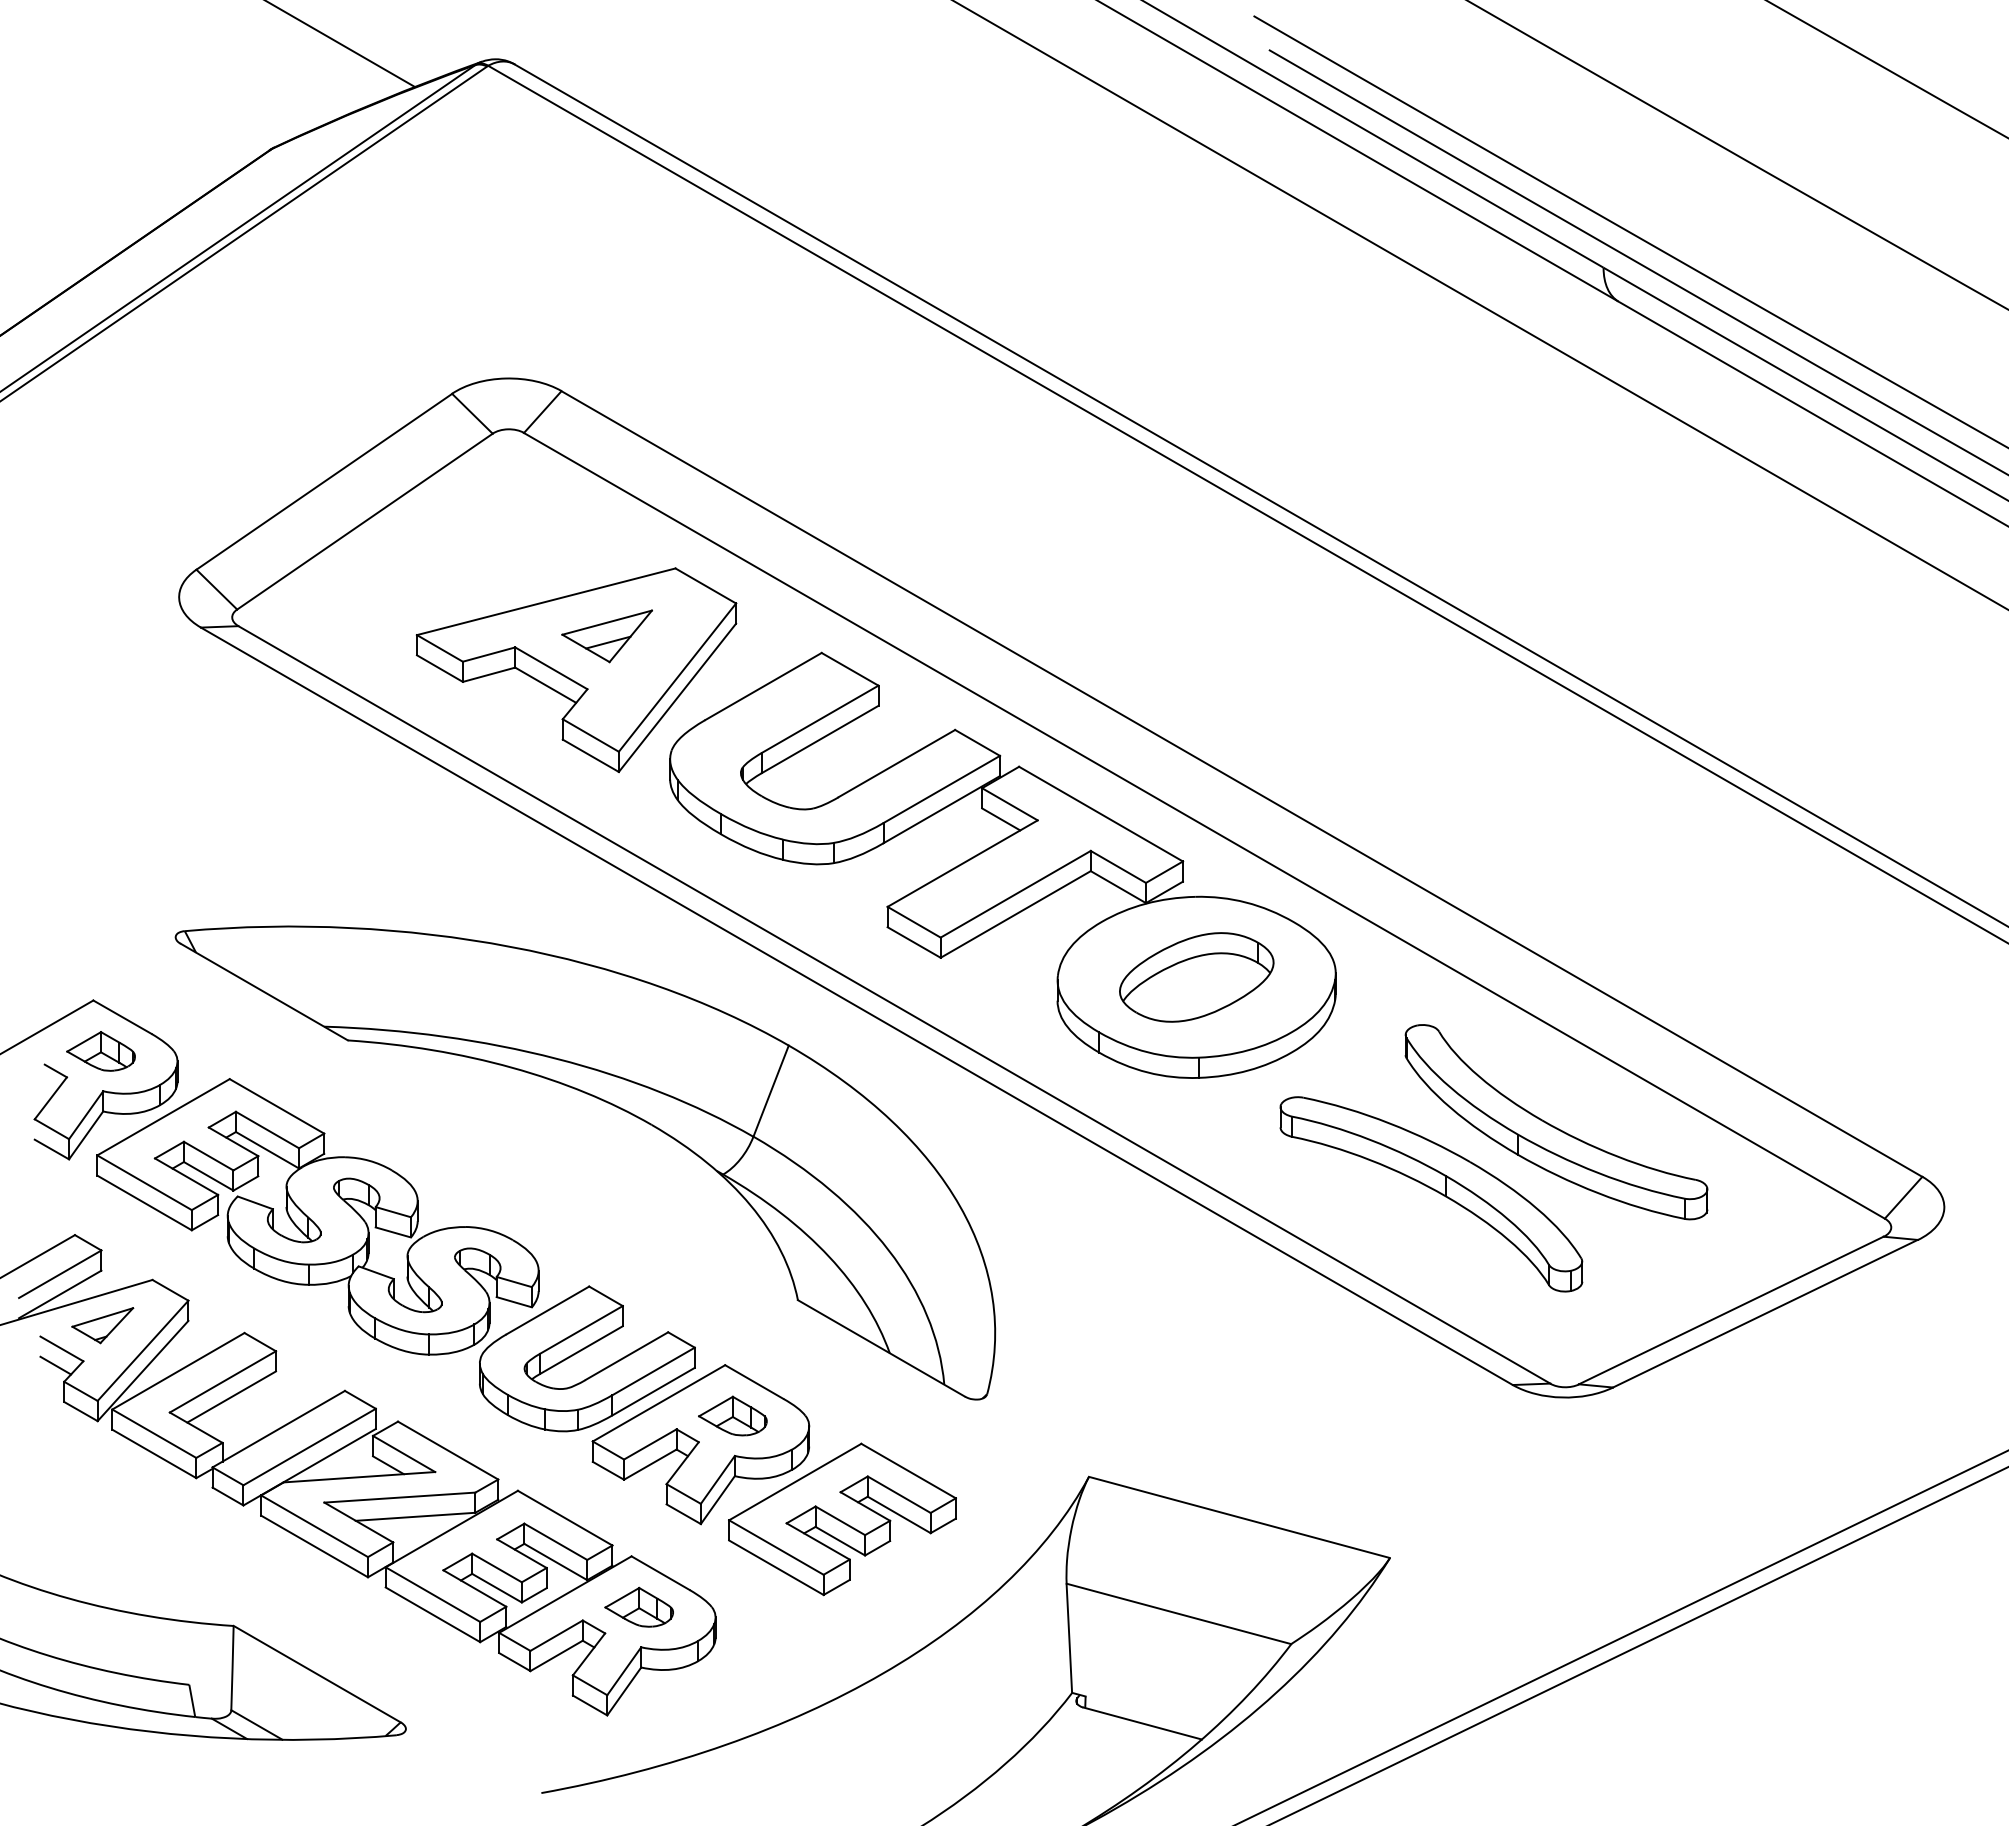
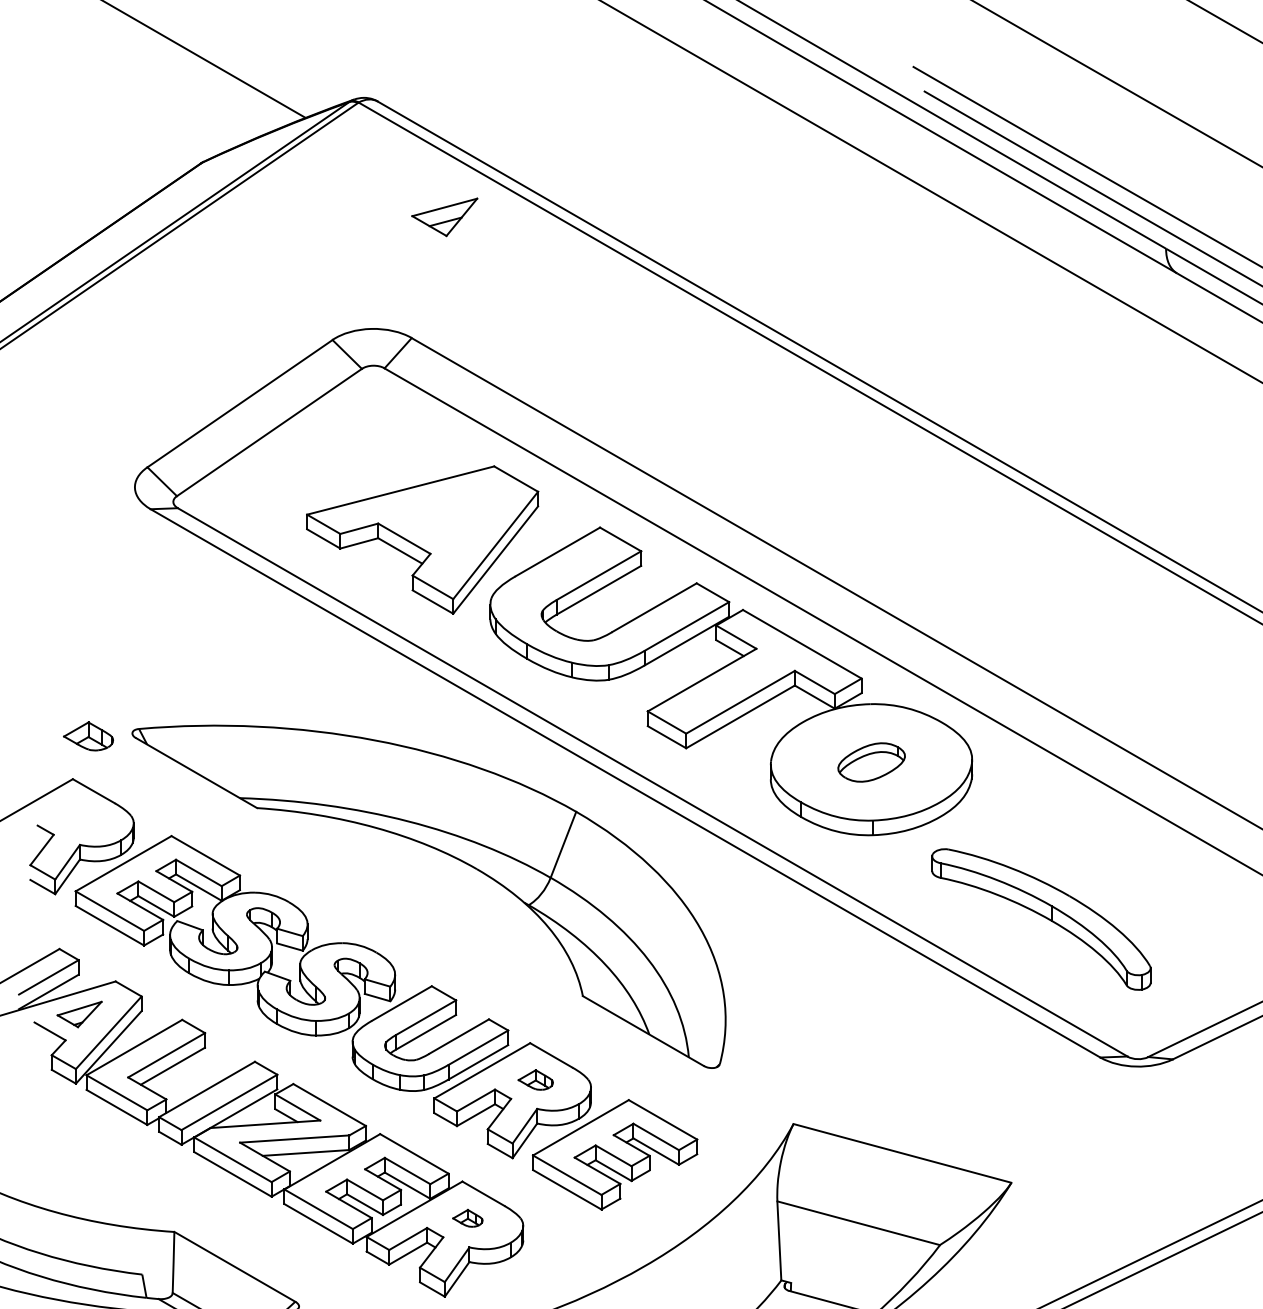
part: (606, 636) -> (444, 217), moved
part: (1196, 977) -> (871, 762), size x0.6
part: (100, 1051) -> (88, 736), moved
part: (1556, 1122) -> (1132, 867), removed
line: (55, 1365) -> (45, 1043), removed
part: (732, 1415) -> (535, 1079), size x0.7
part: (638, 1606) -> (467, 1217), size x0.6

